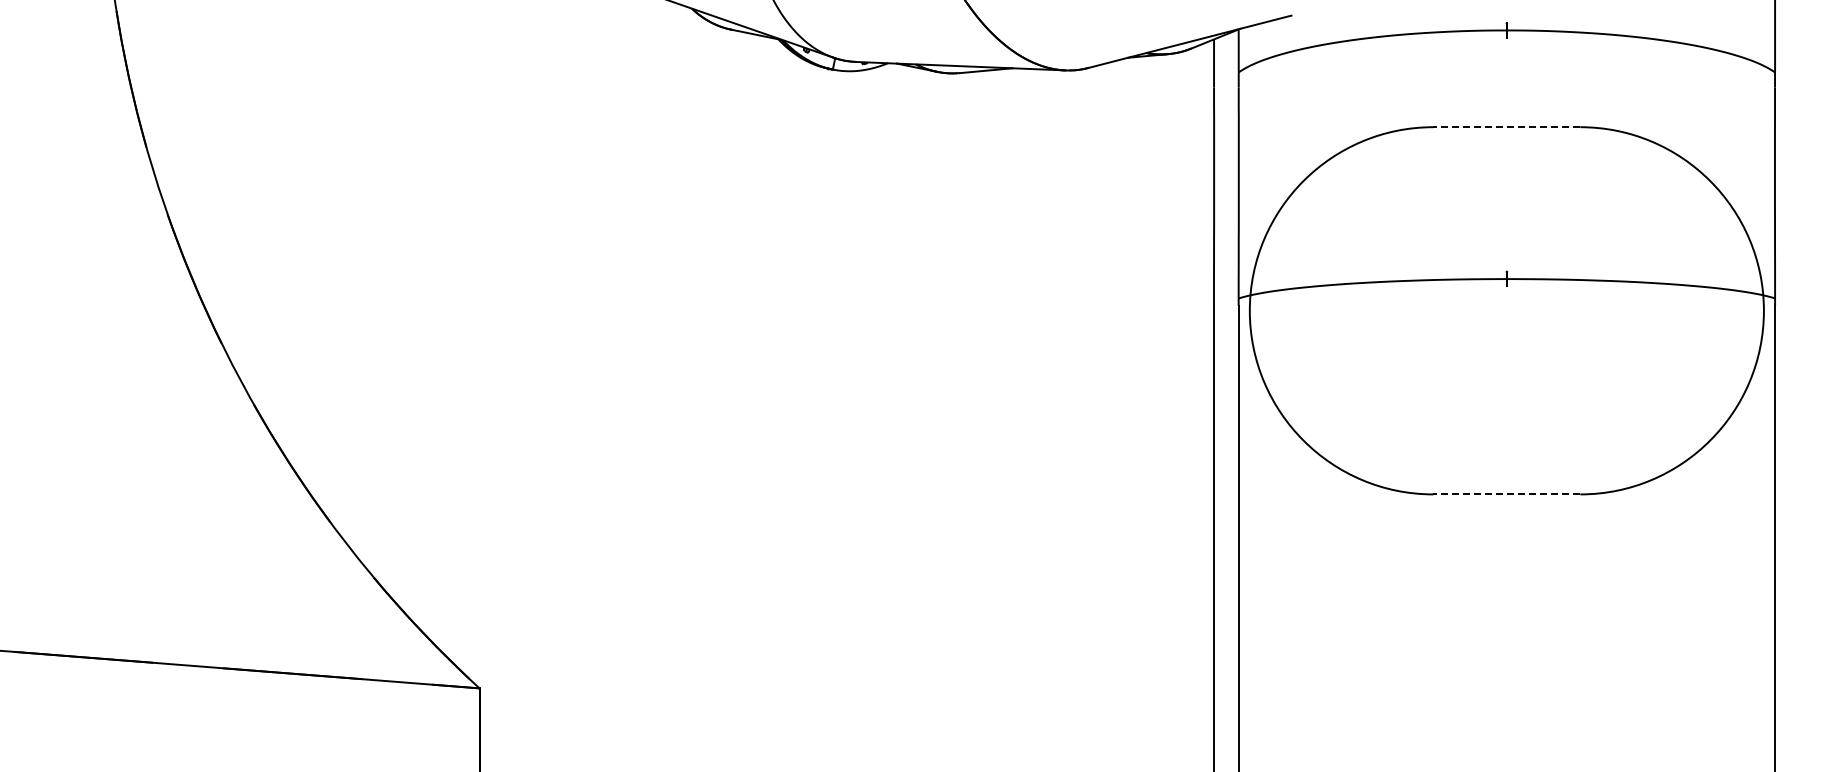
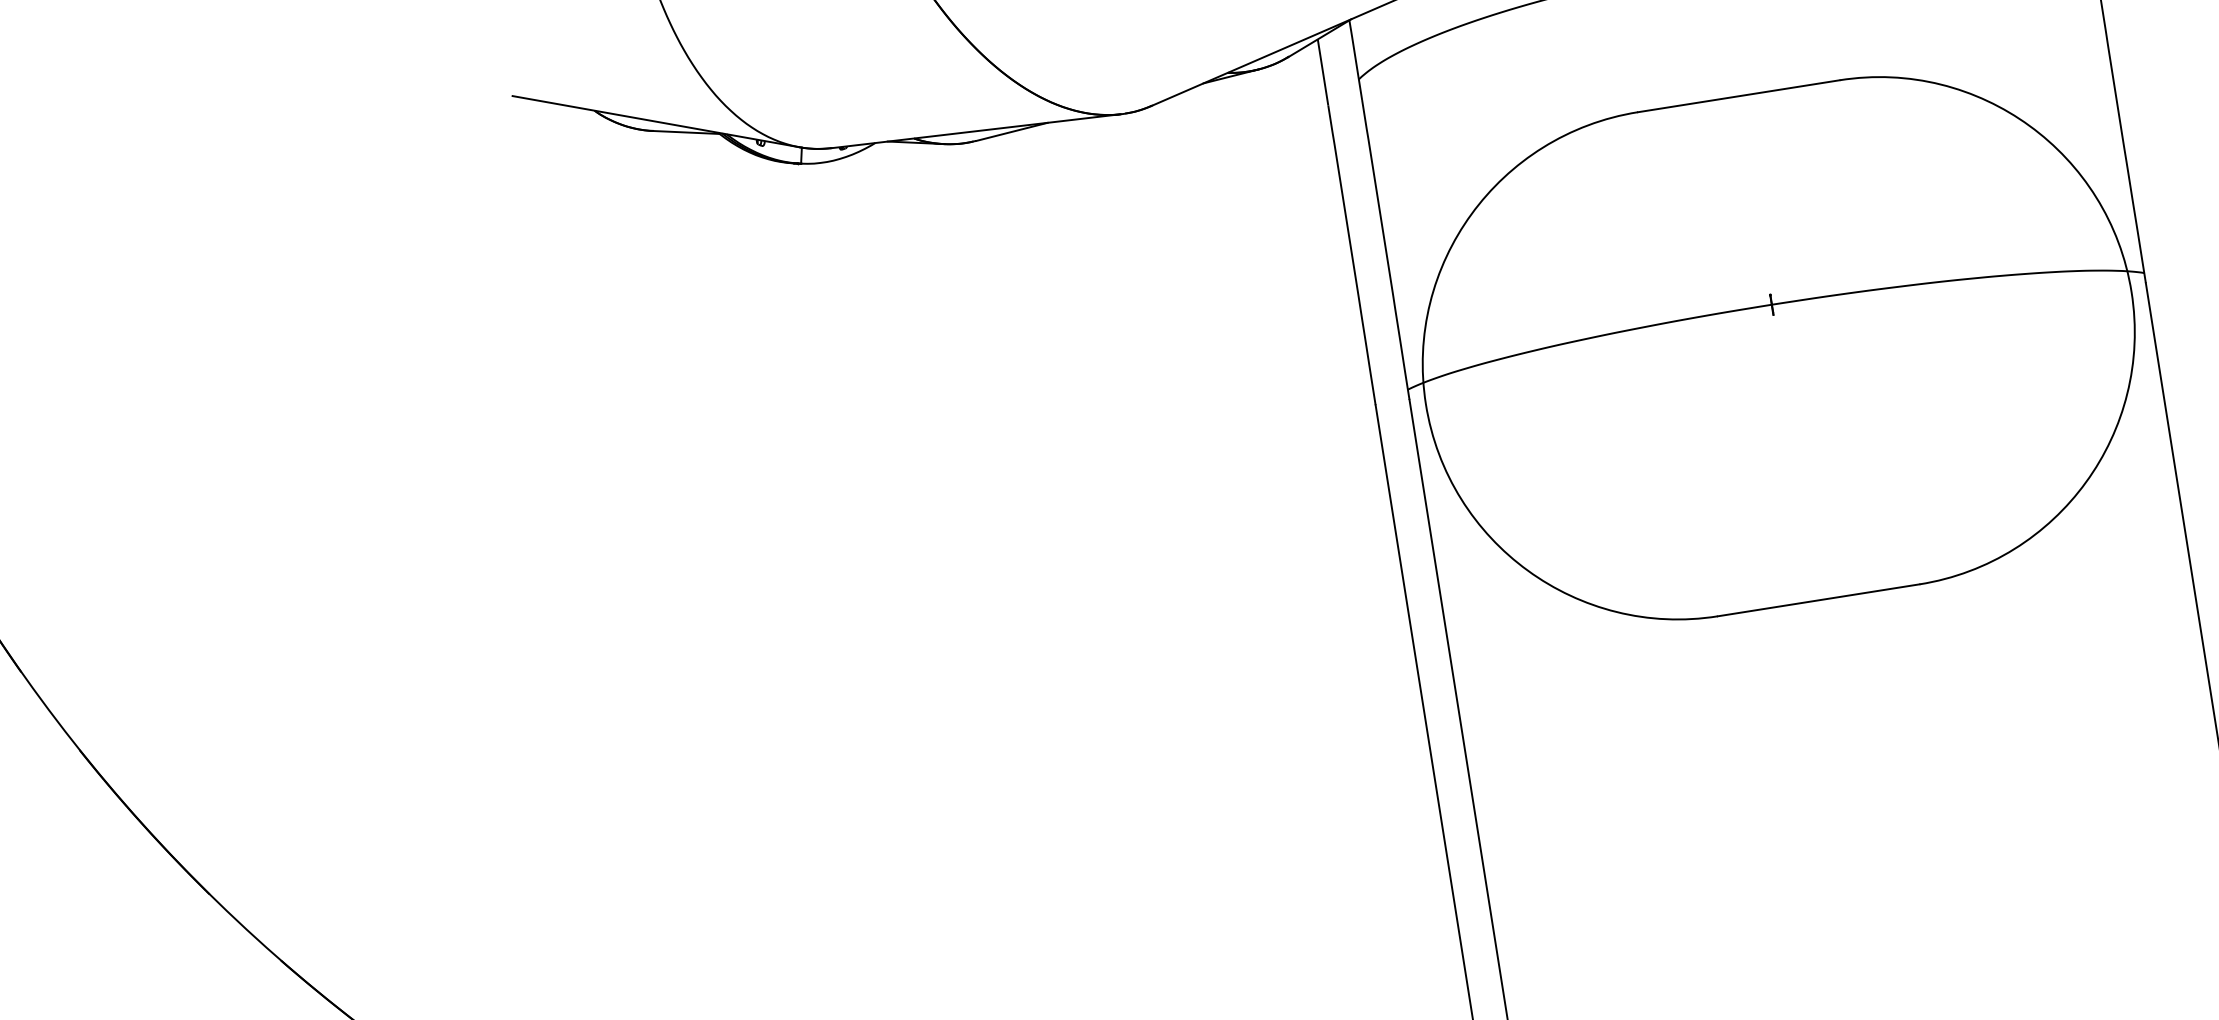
line: (1506, 127) -> (1738, 96), dashed -> solid
line: (1506, 494) -> (1818, 600), dashed -> solid

